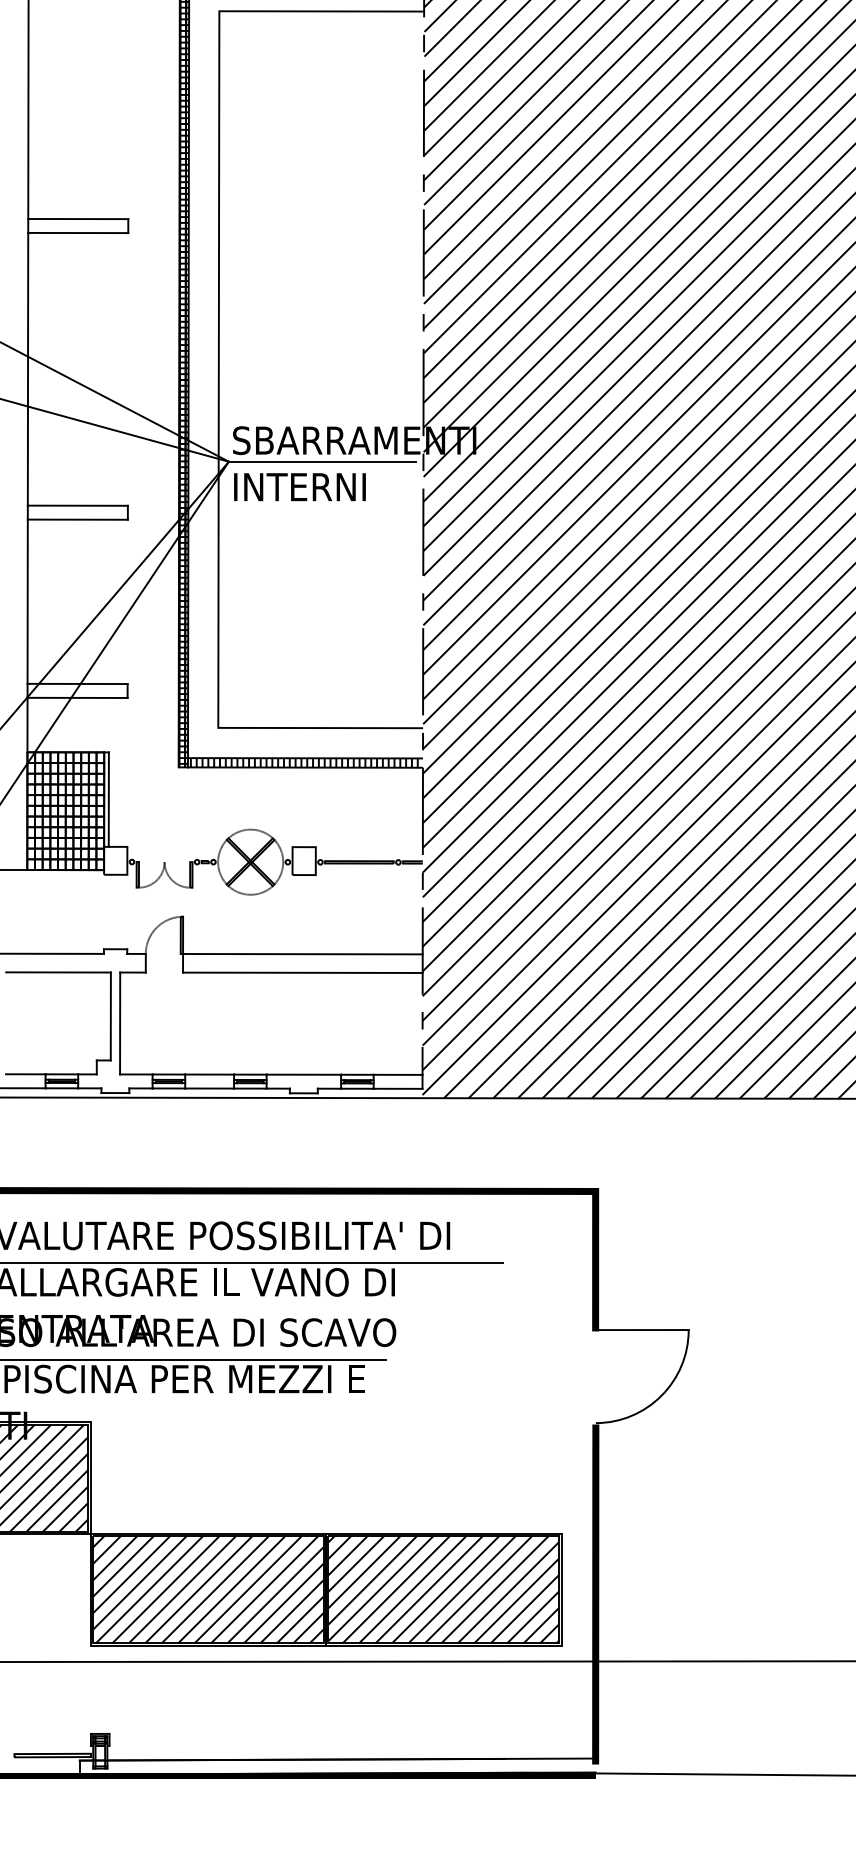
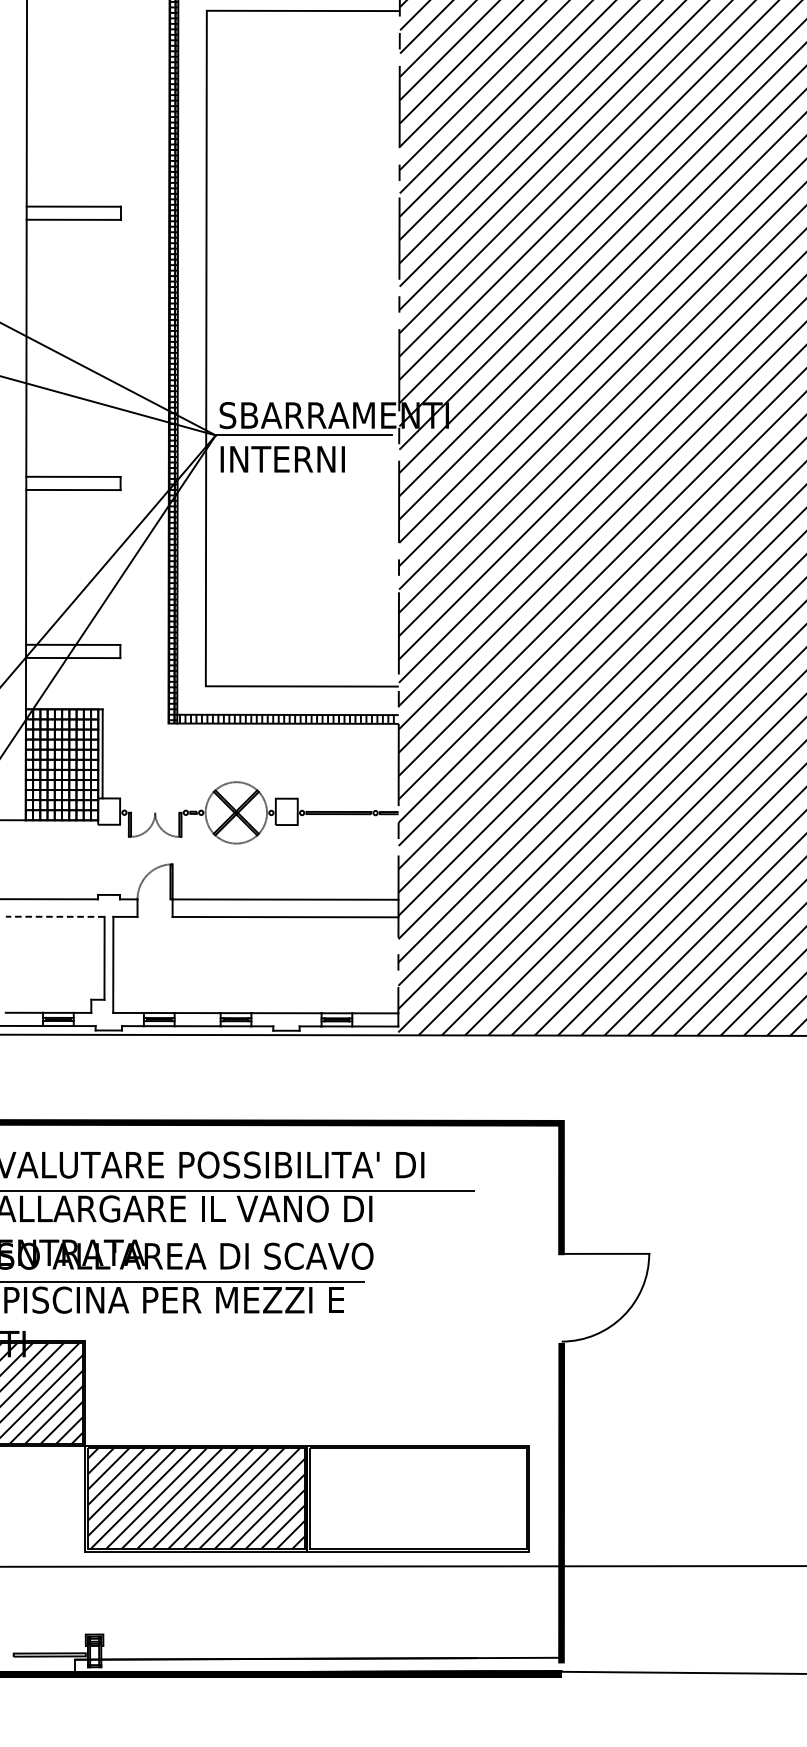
line: (58, 972) -> (55, 916), solid -> dashed
hatch: (443, 1589) -> (418, 1498), removed

